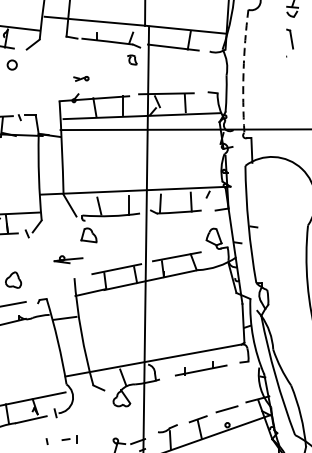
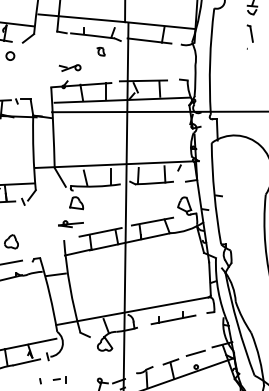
part: (131, 59) -> (100, 51), moved
arc: (244, 71) -> (210, 61), dashed -> solid
part: (80, 78) -> (69, 67), size x1.67
part: (67, 260) -> (70, 224), moved

